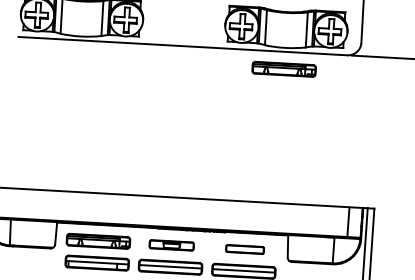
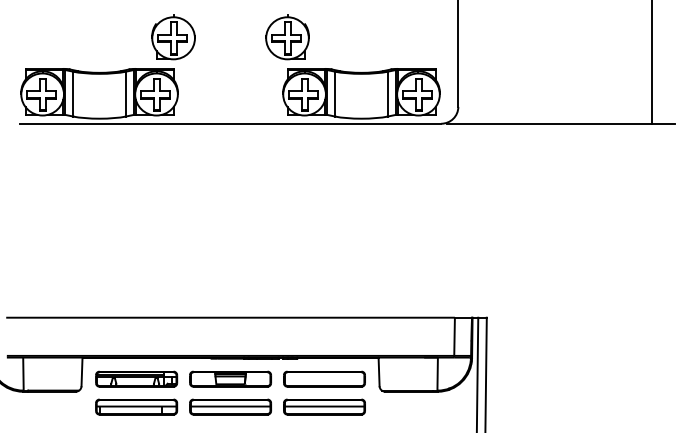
part: (284, 68) -> (361, 145), removed
part: (171, 244) -> (230, 378), size x1.43
part: (245, 249) -> (324, 378), size x1.67

